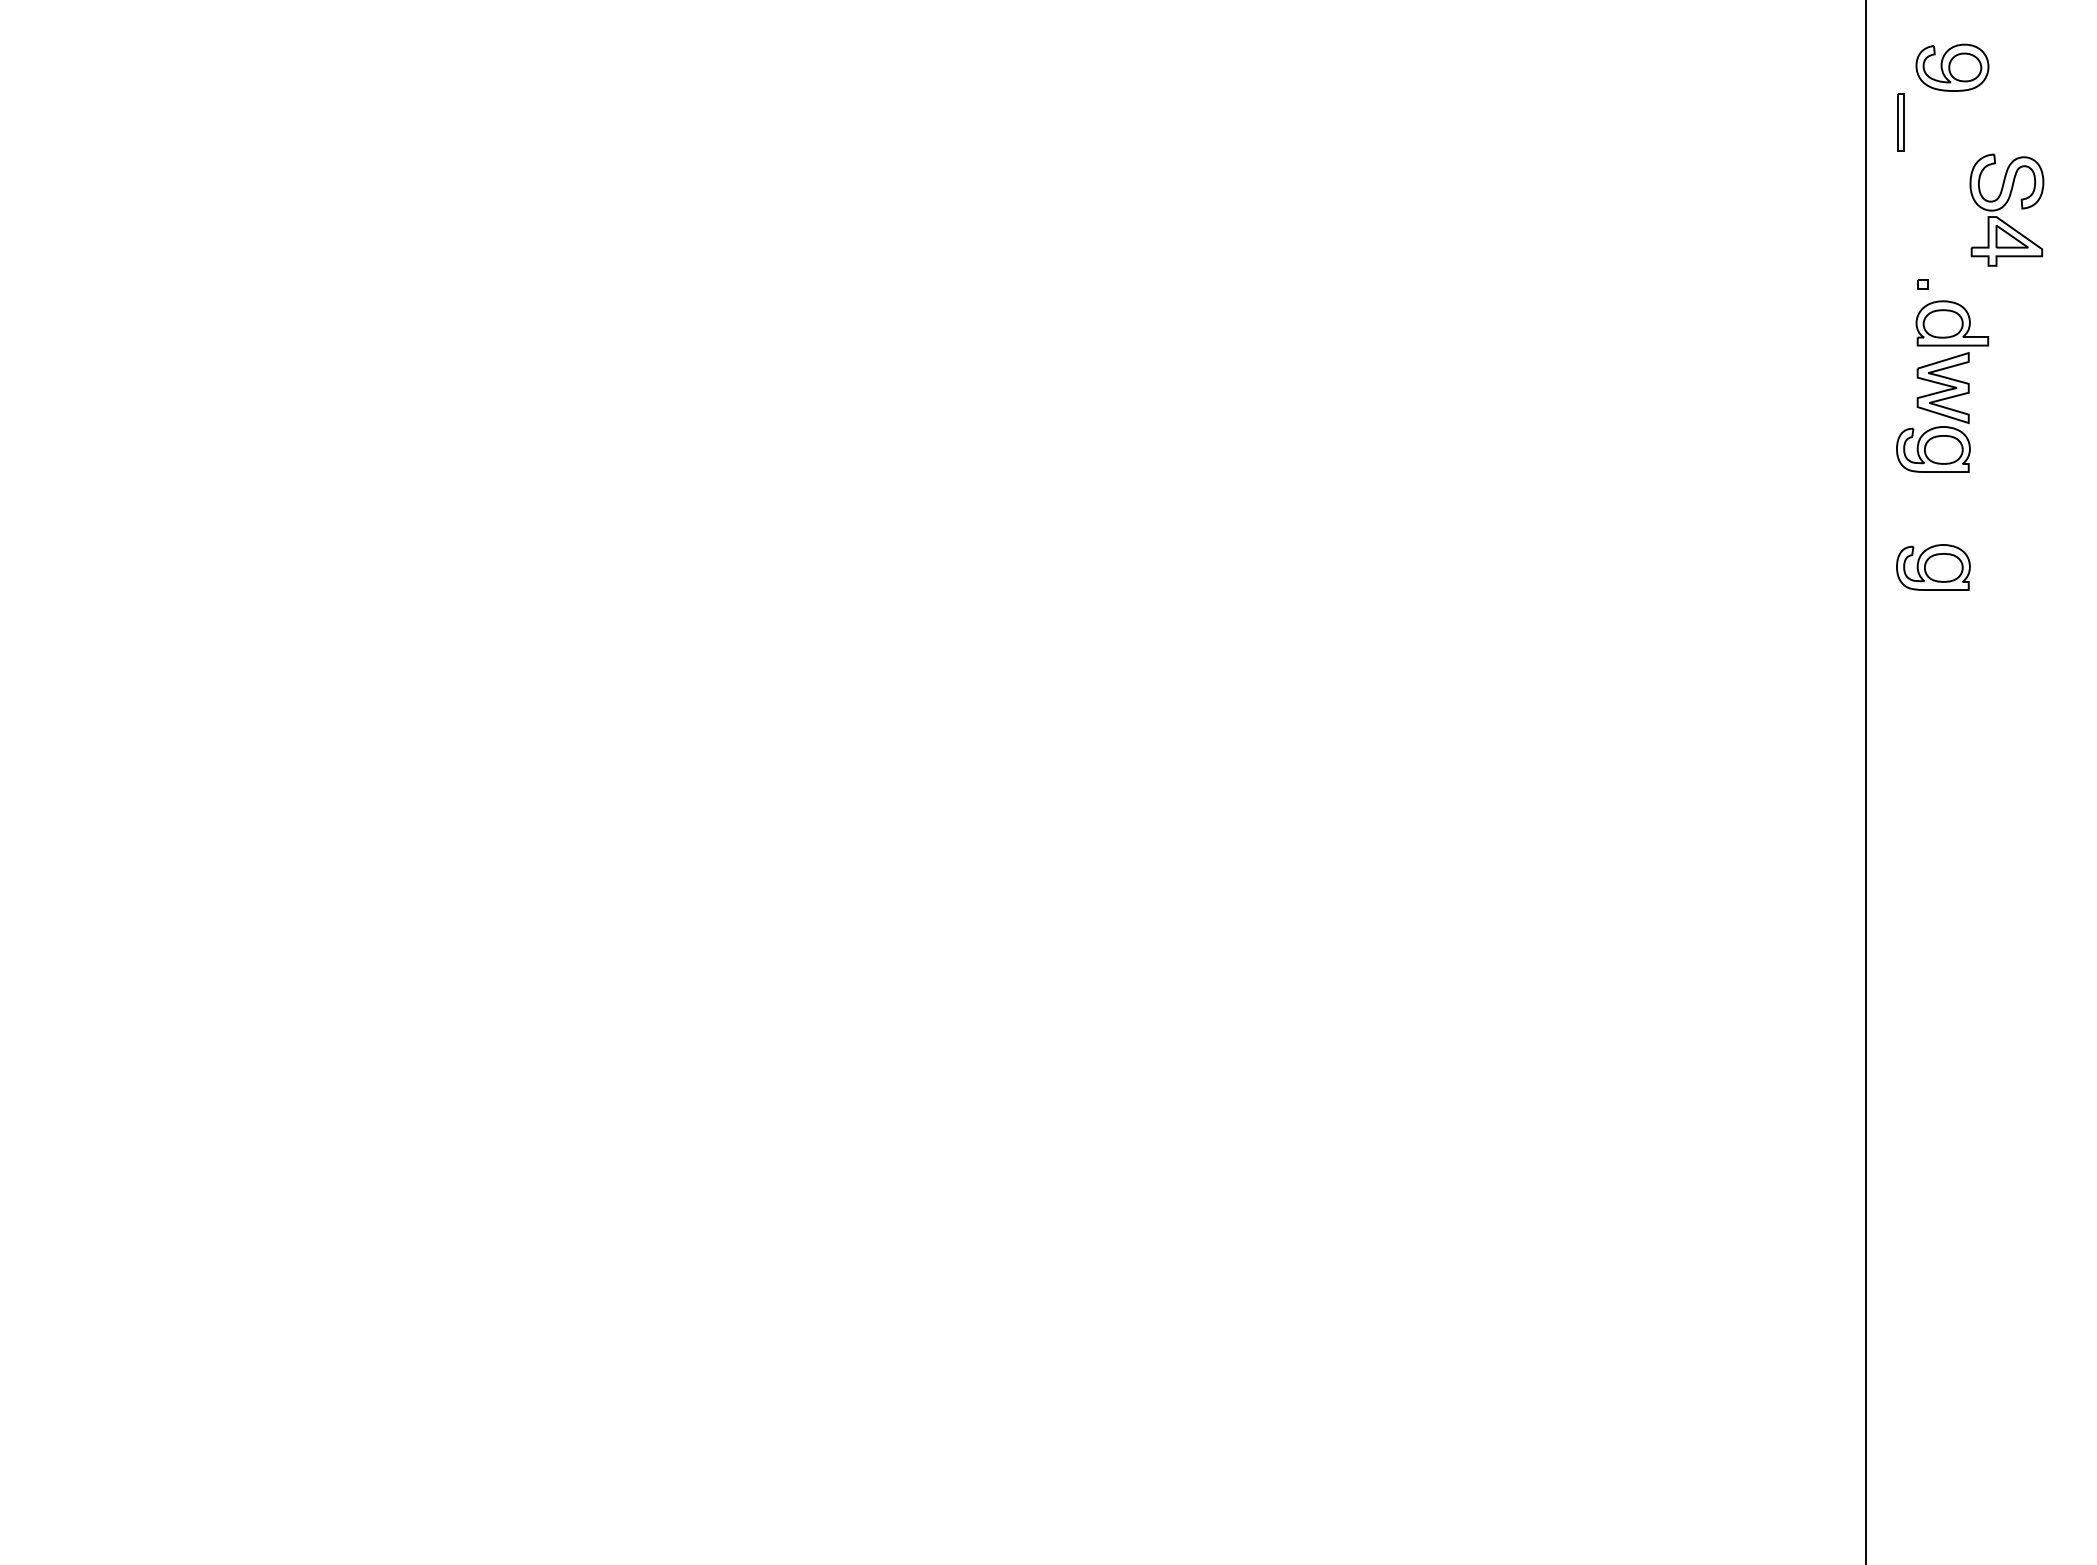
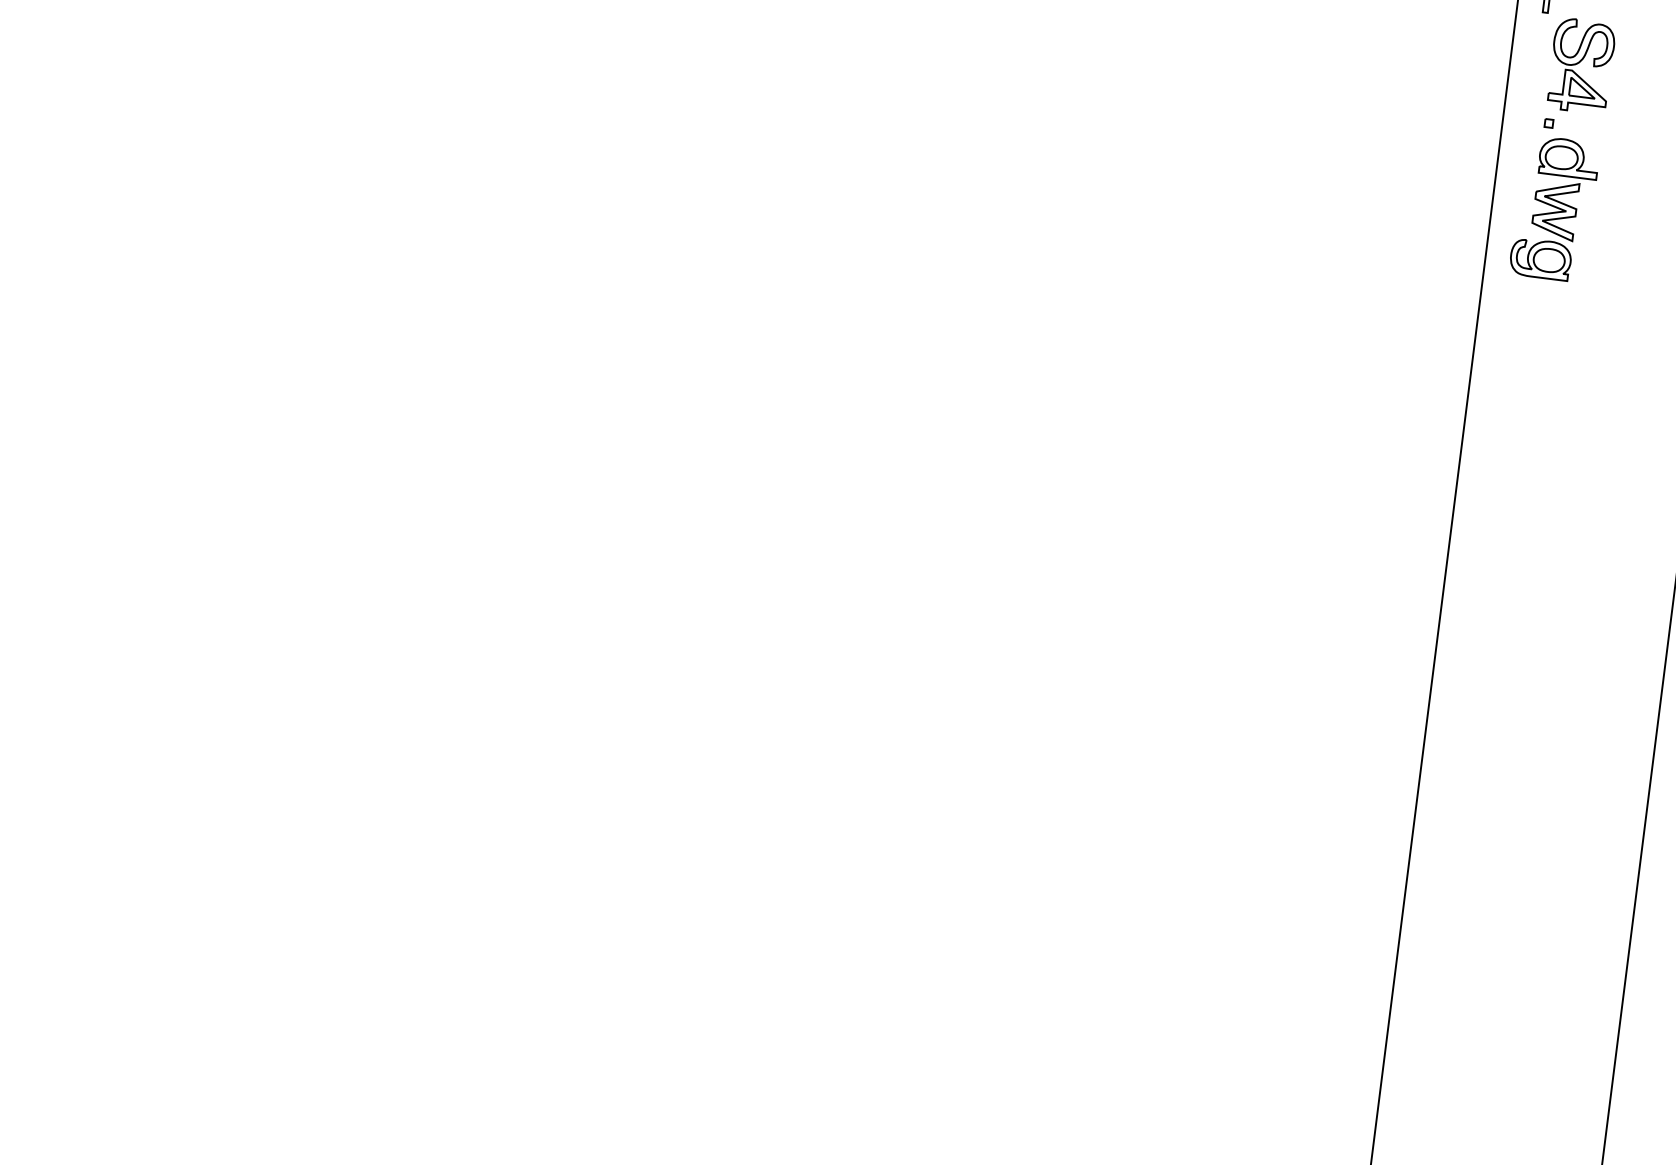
part: (2006, 209) -> (1581, 65), moved
part: (1933, 567) -> (1528, 355), removed

